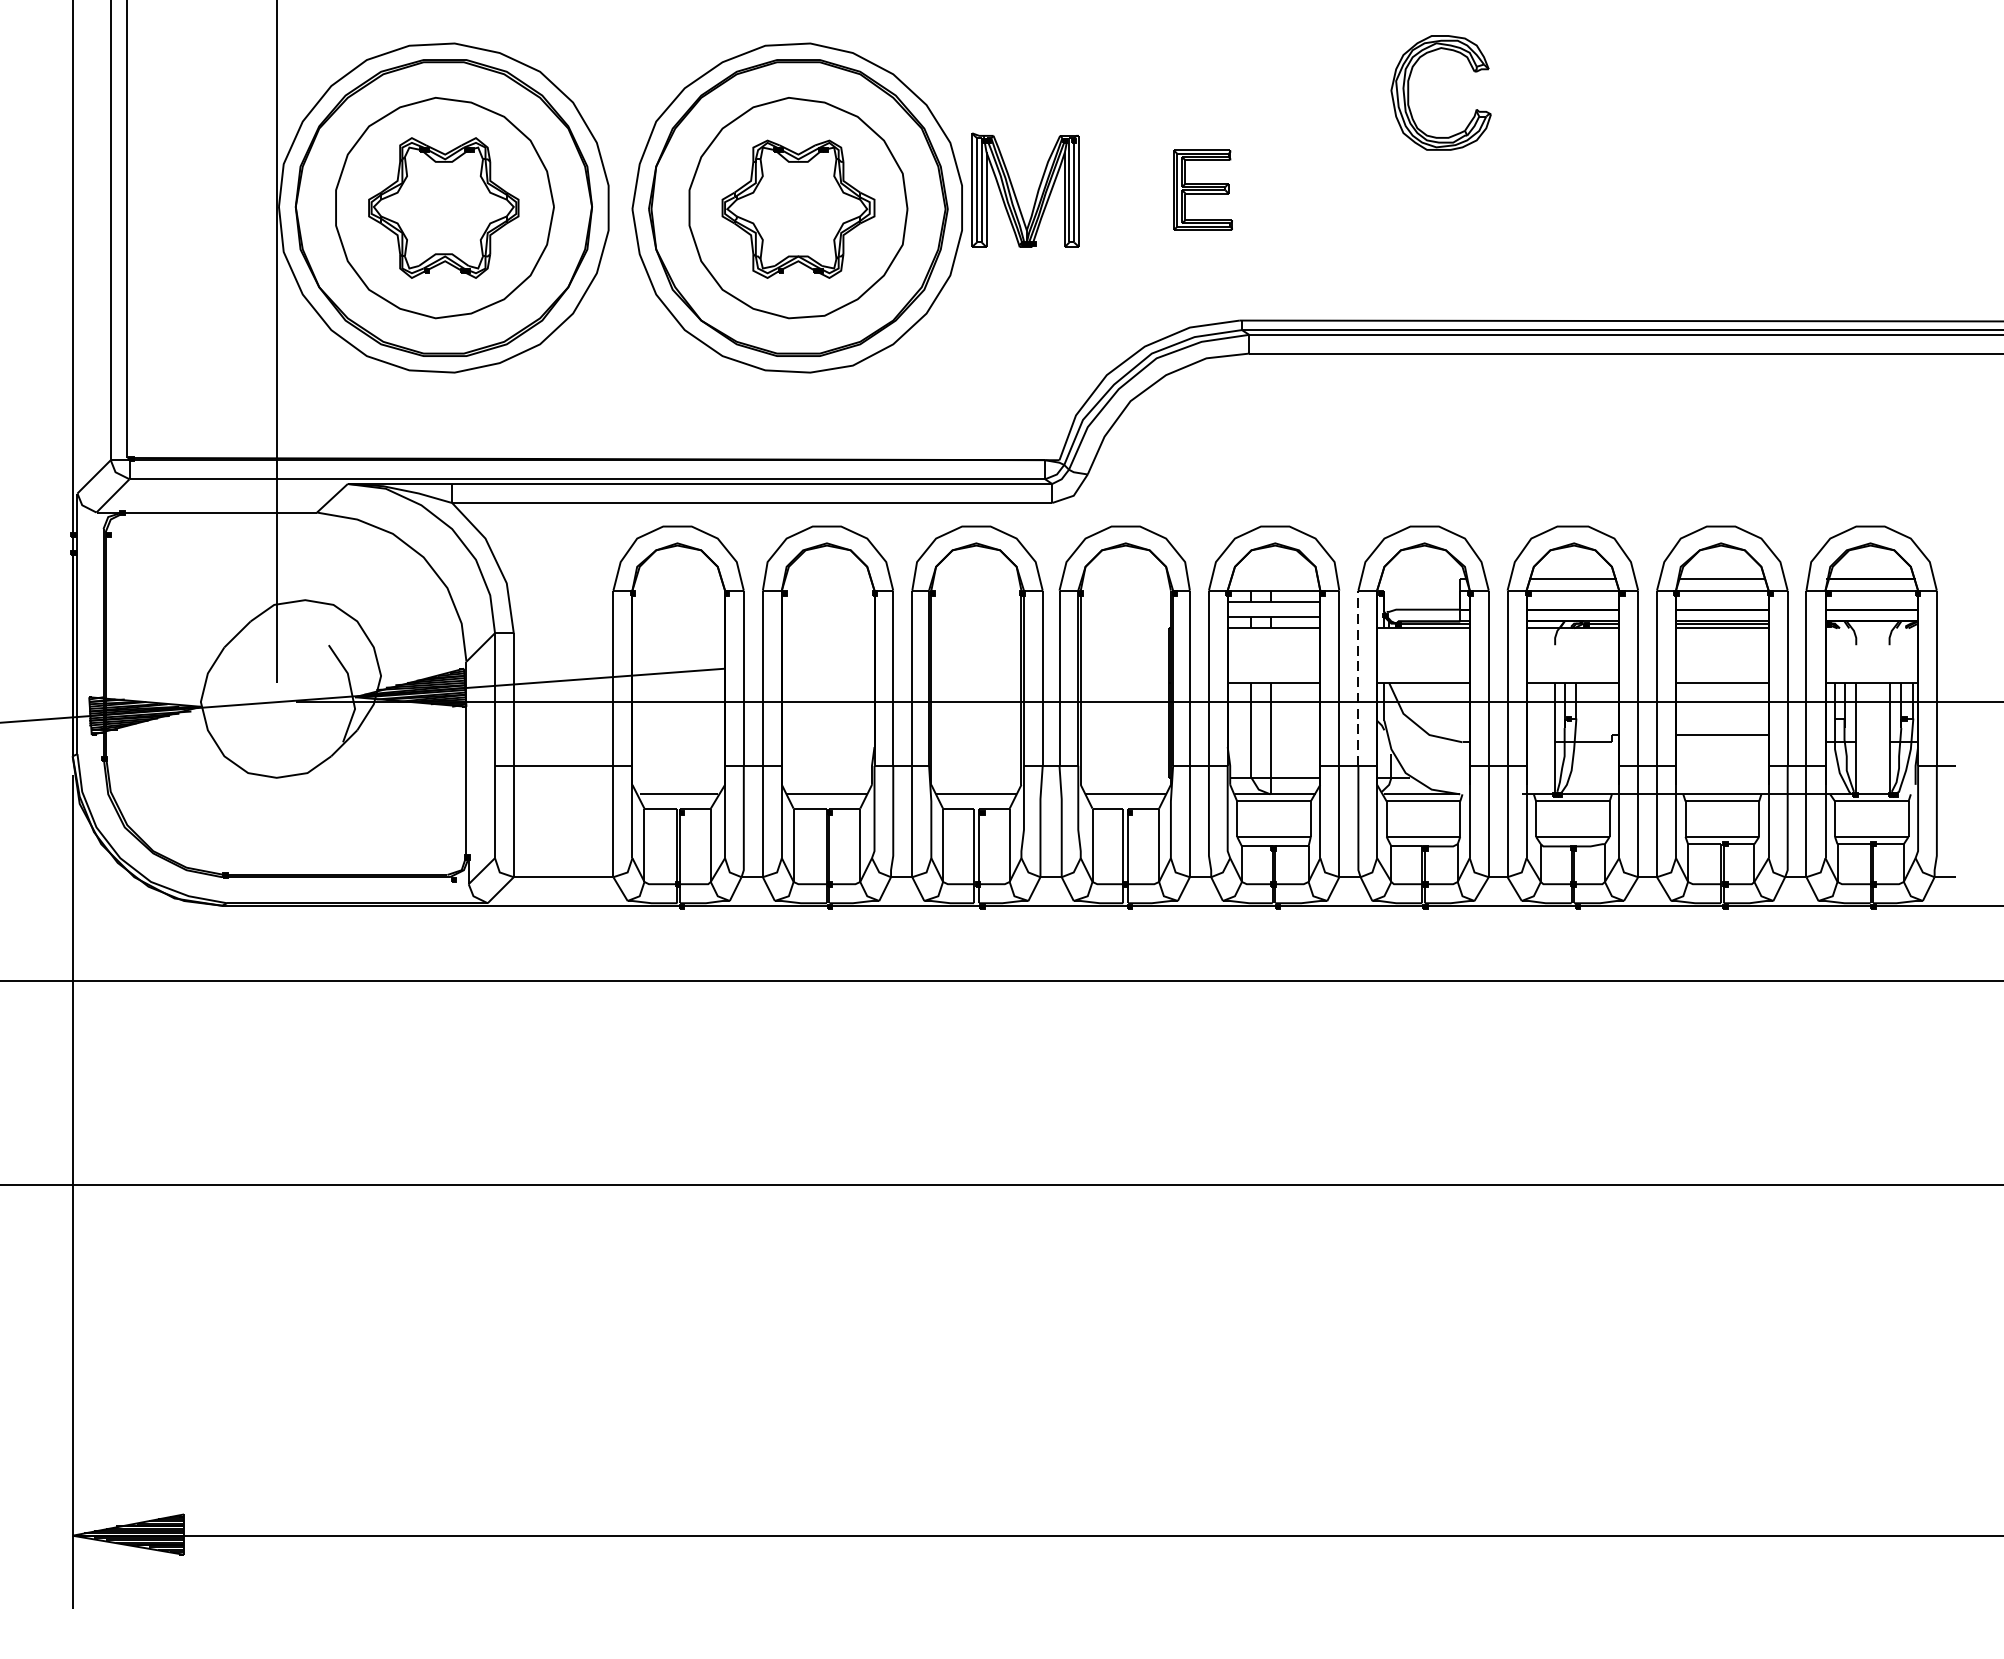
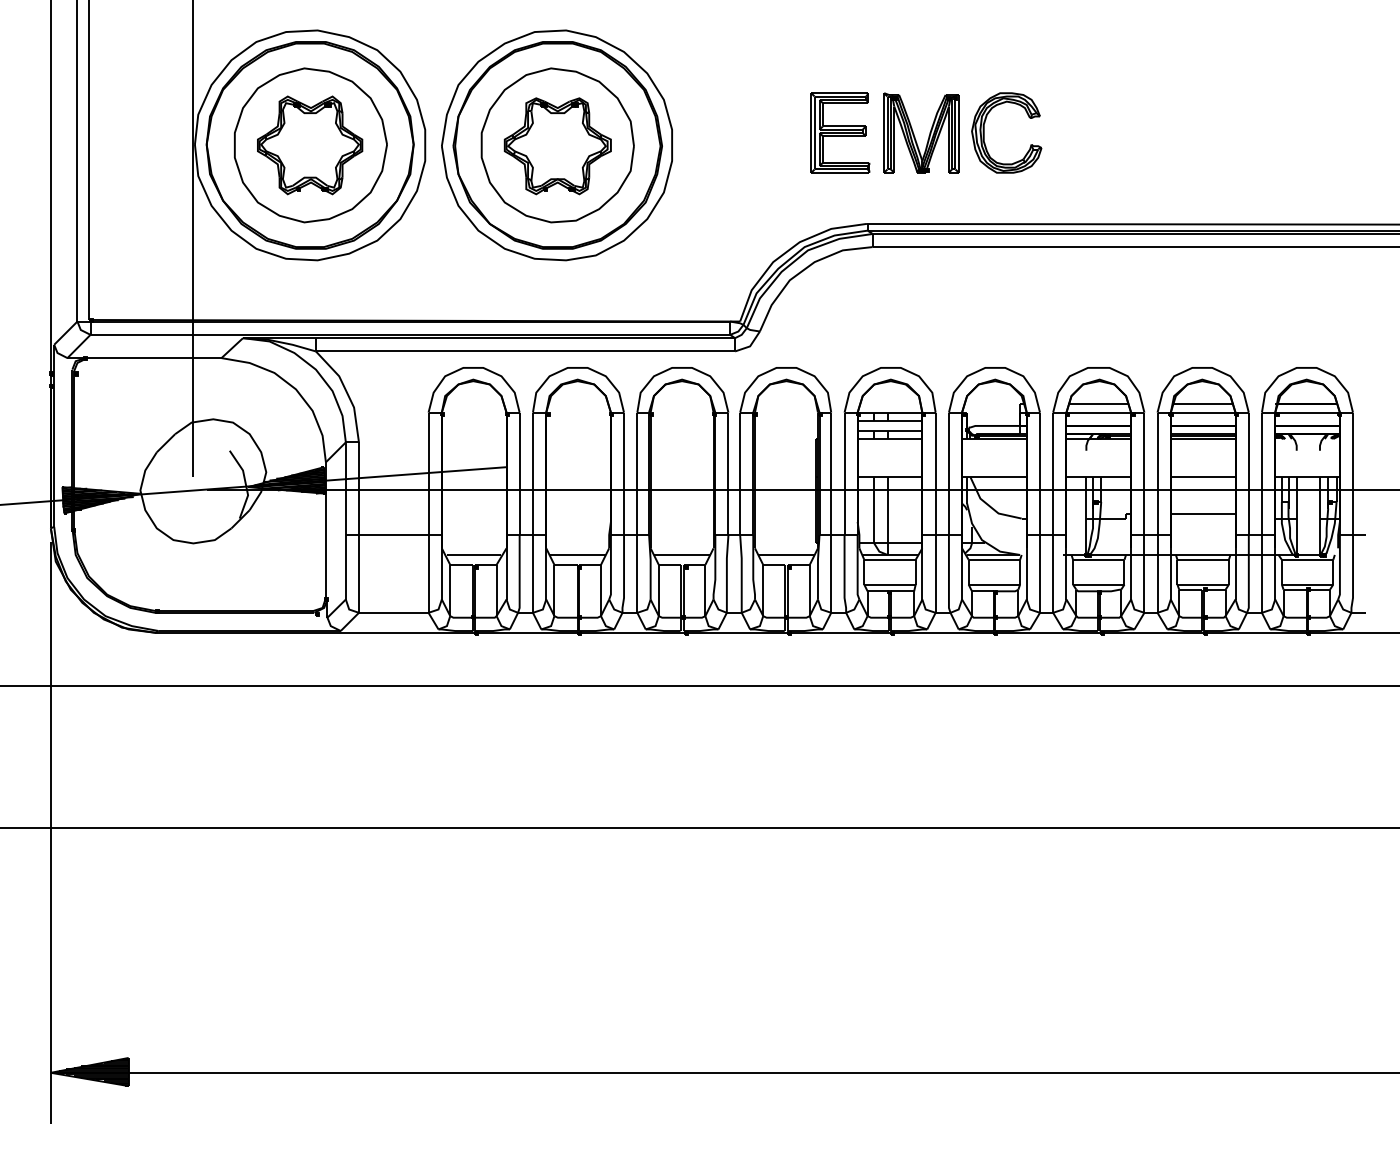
part: (1409, 92) -> (984, 132), moved
part: (1203, 189) -> (840, 132), size x1.43
part: (1015, 191) -> (914, 133), moved
line: (1357, 677) -> (948, 473), dashed -> solid

